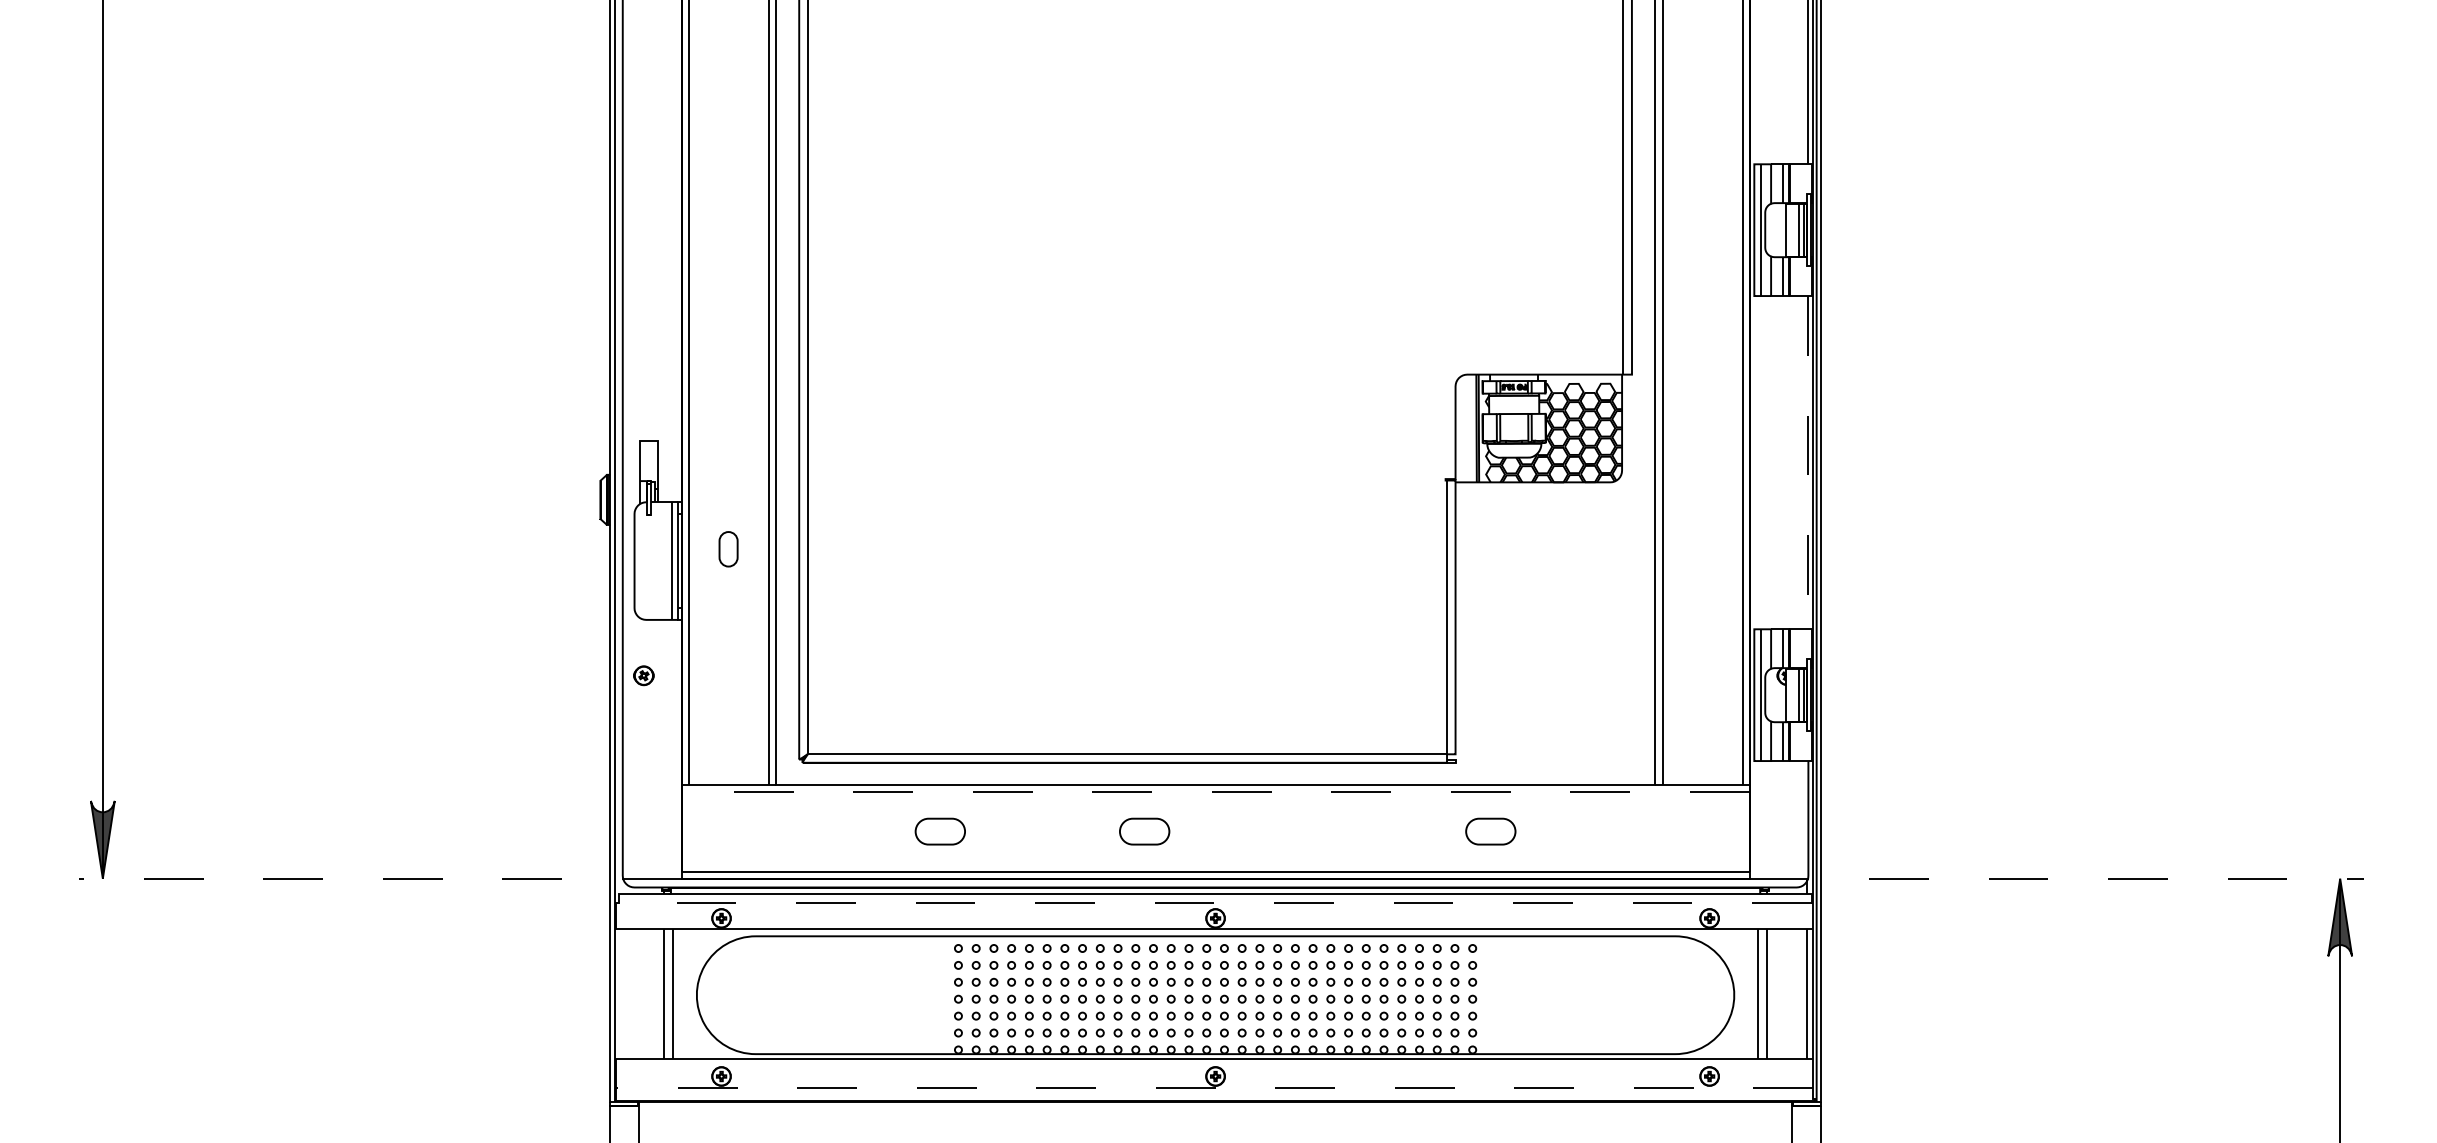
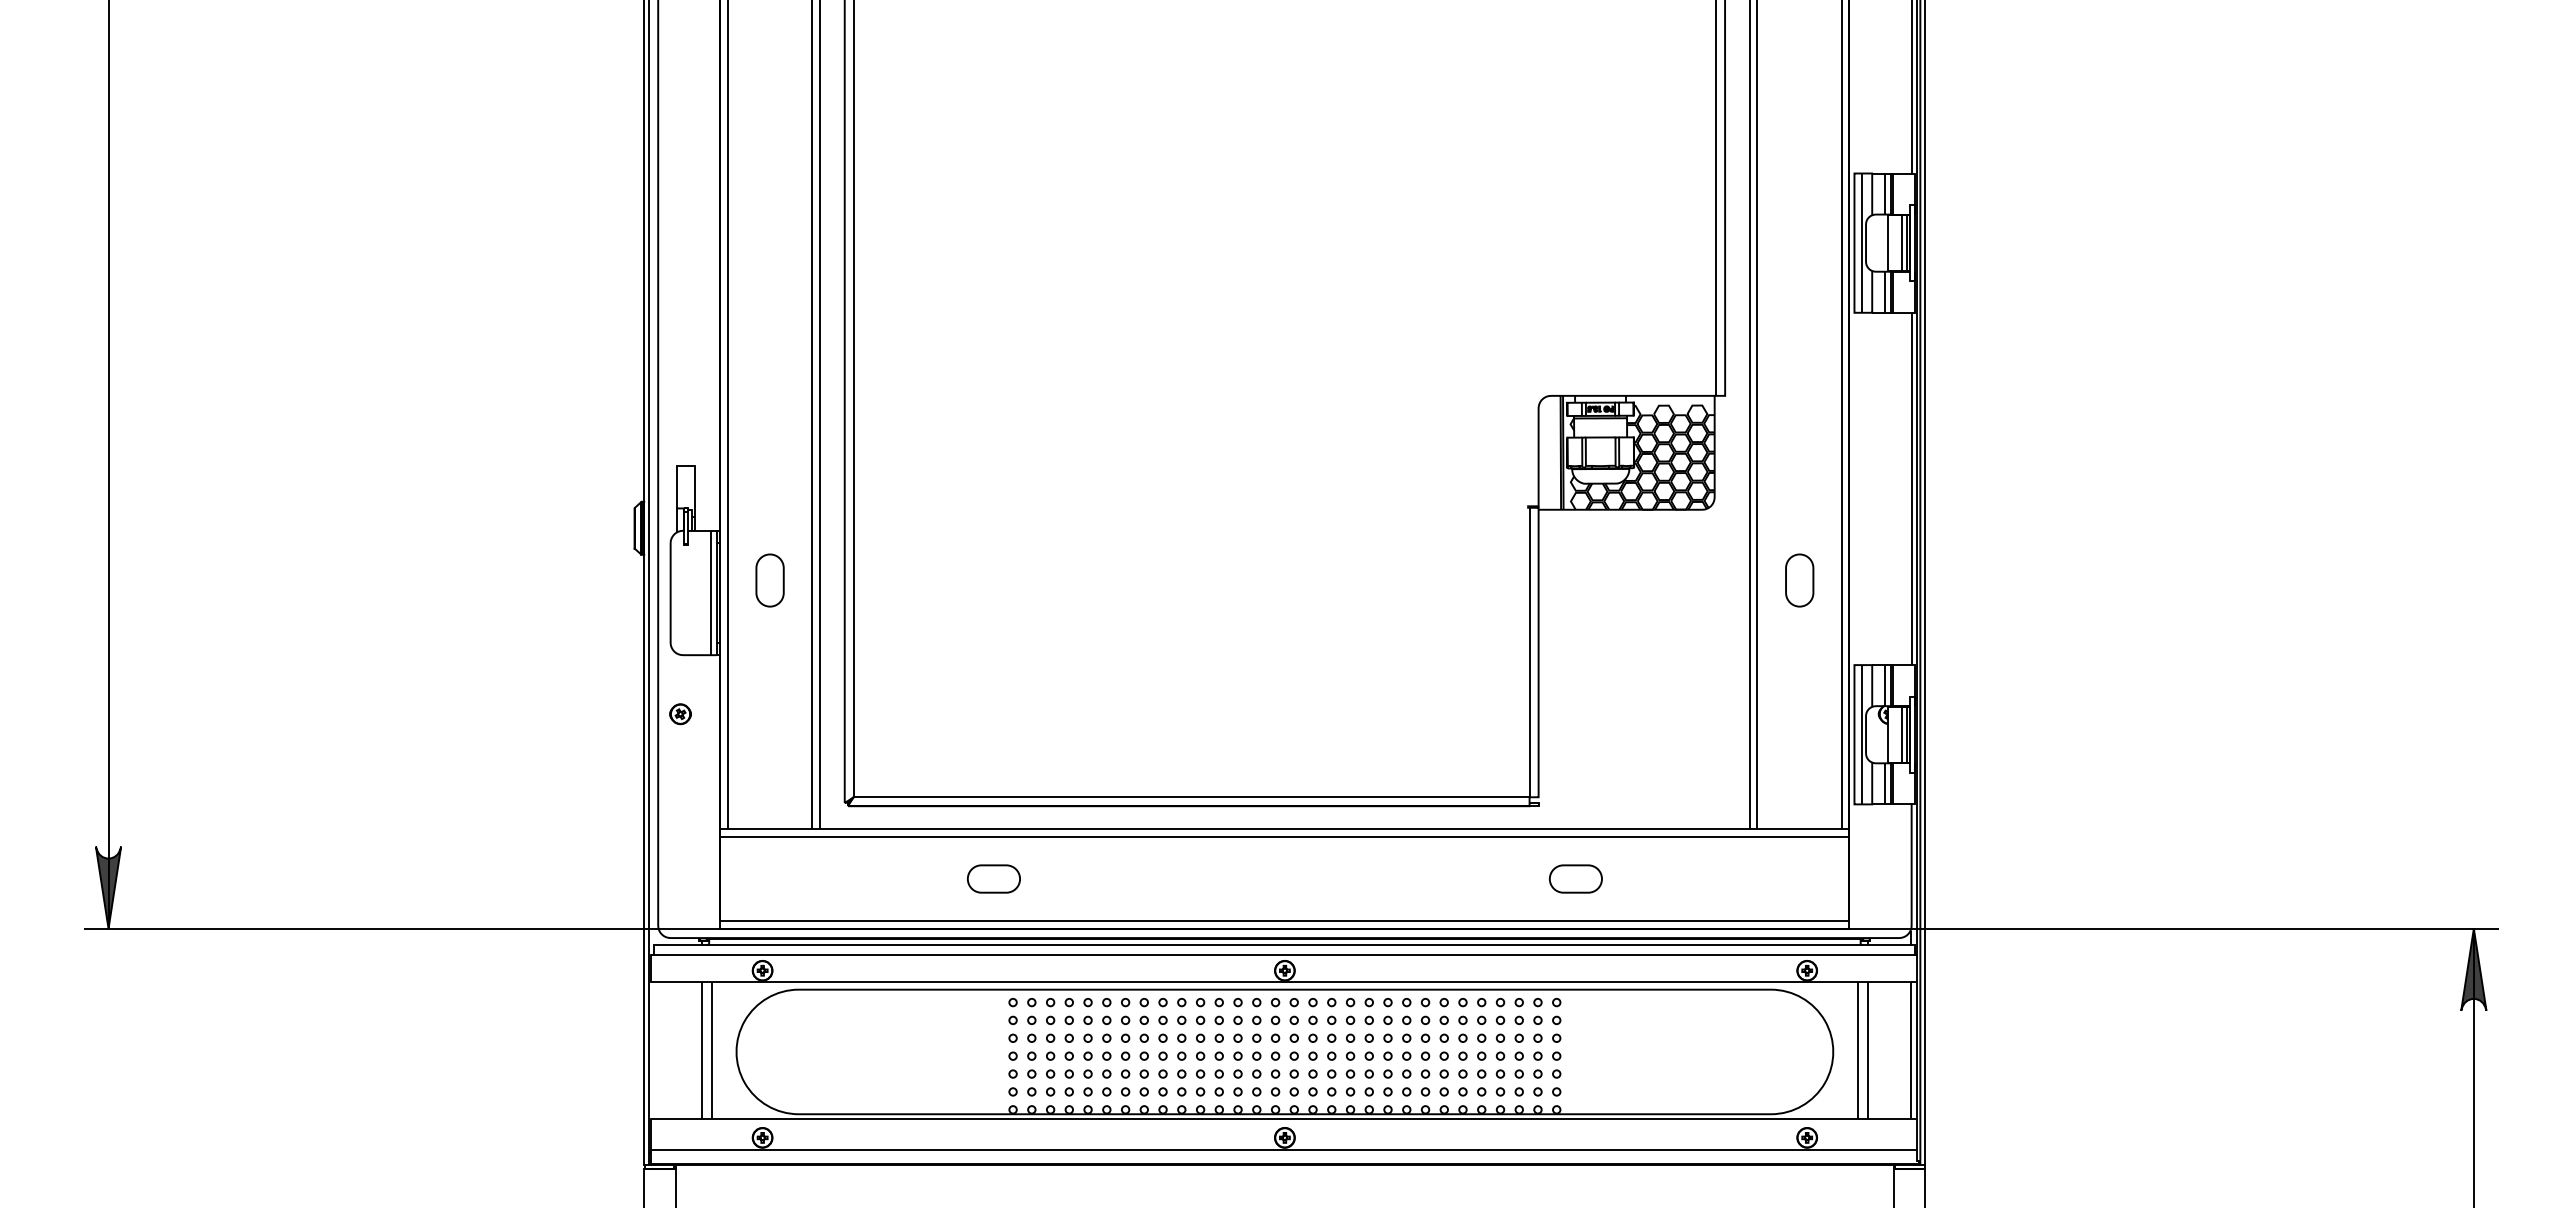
line: (1808, 463) -> (1911, 489), dashed -> solid
part: (728, 549) -> (769, 580), size x1.43
part: (1702, 549) -> (1799, 580), added
line: (1215, 791) -> (1284, 836), dashed -> solid
part: (1144, 831) -> (1209, 878), removed
line: (379, 878) -> (401, 928), dashed -> solid
line: (2057, 878) -> (2174, 928), dashed -> solid
line: (1215, 903) -> (1284, 954), dashed -> solid
line: (1214, 1088) -> (1283, 1150), dashed -> solid

